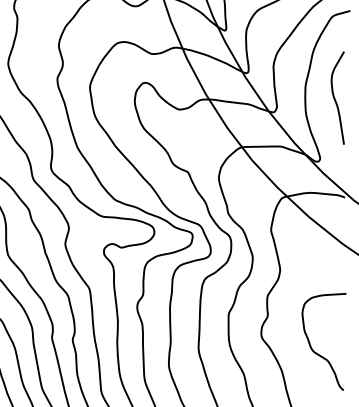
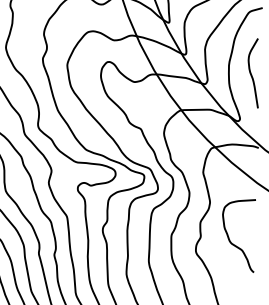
curve: (311, 345) -> (229, 238), moved

